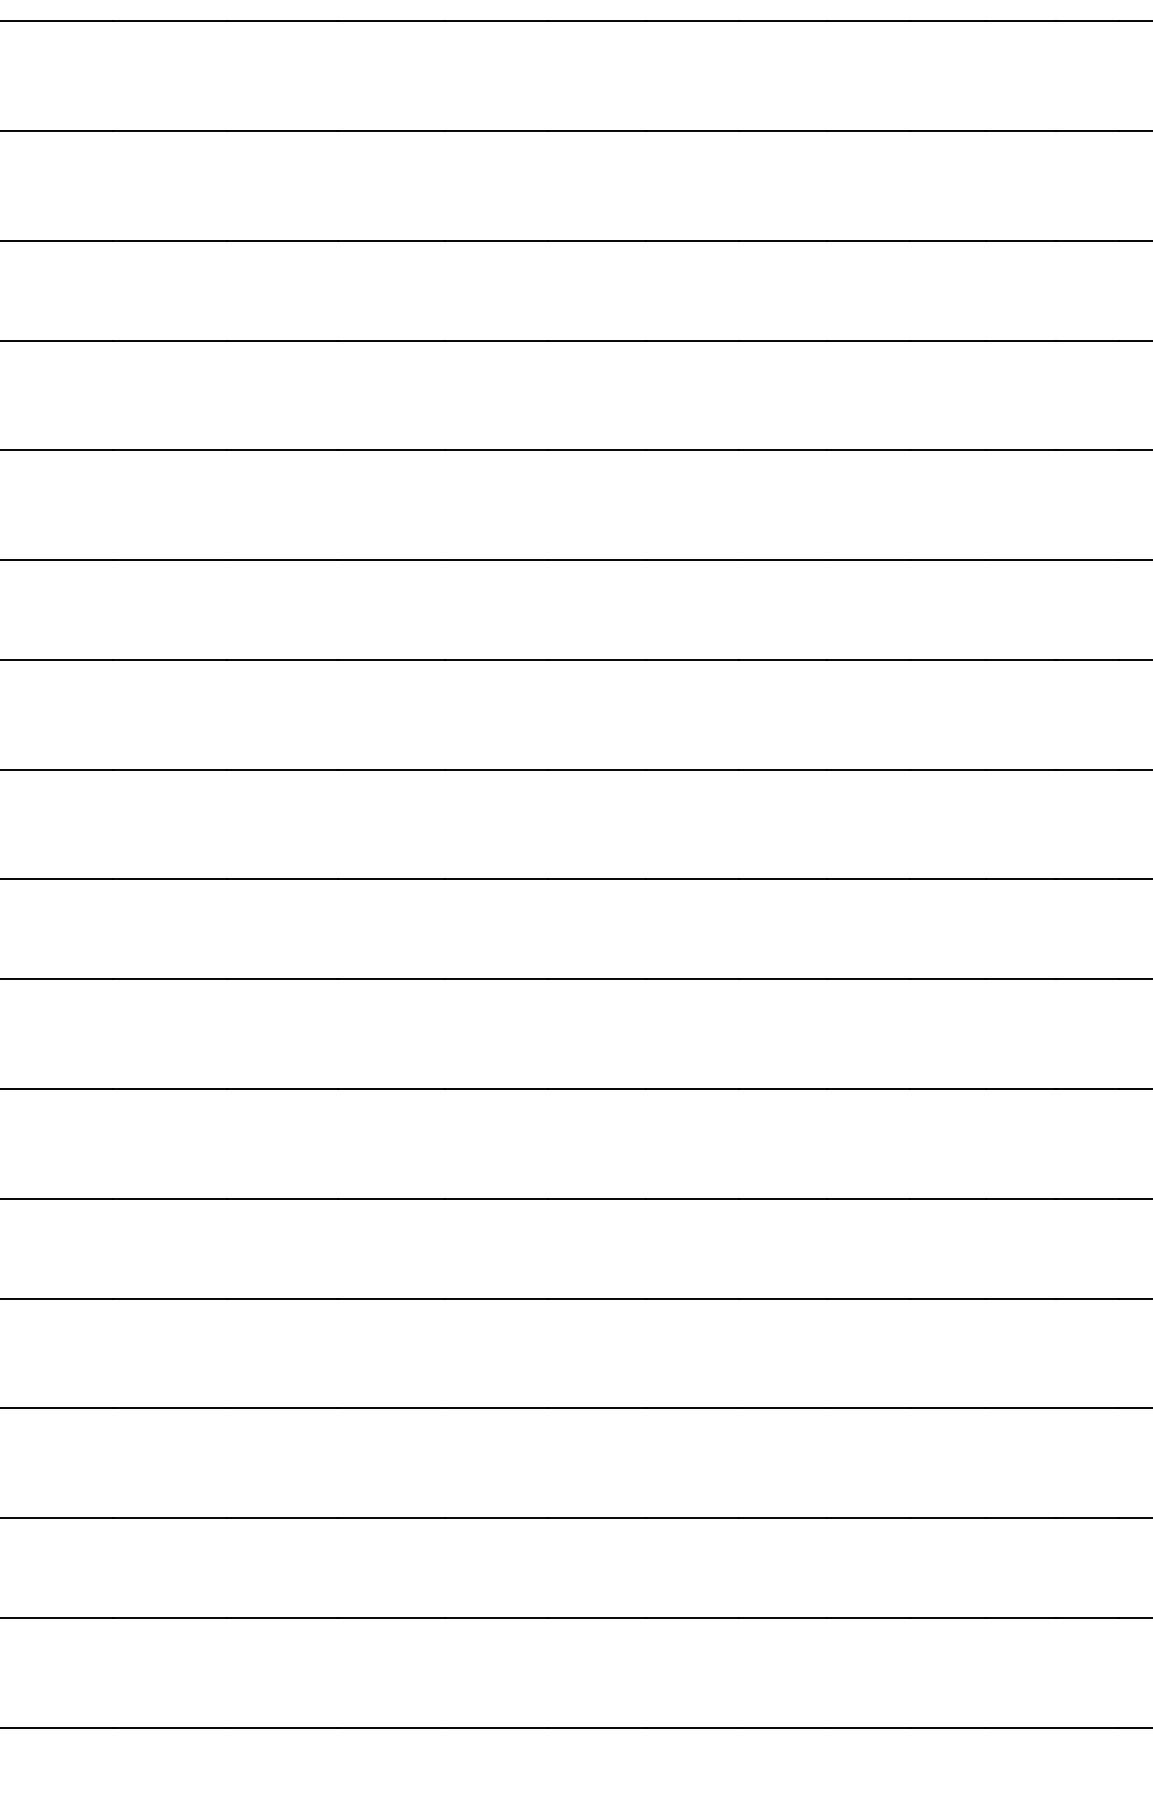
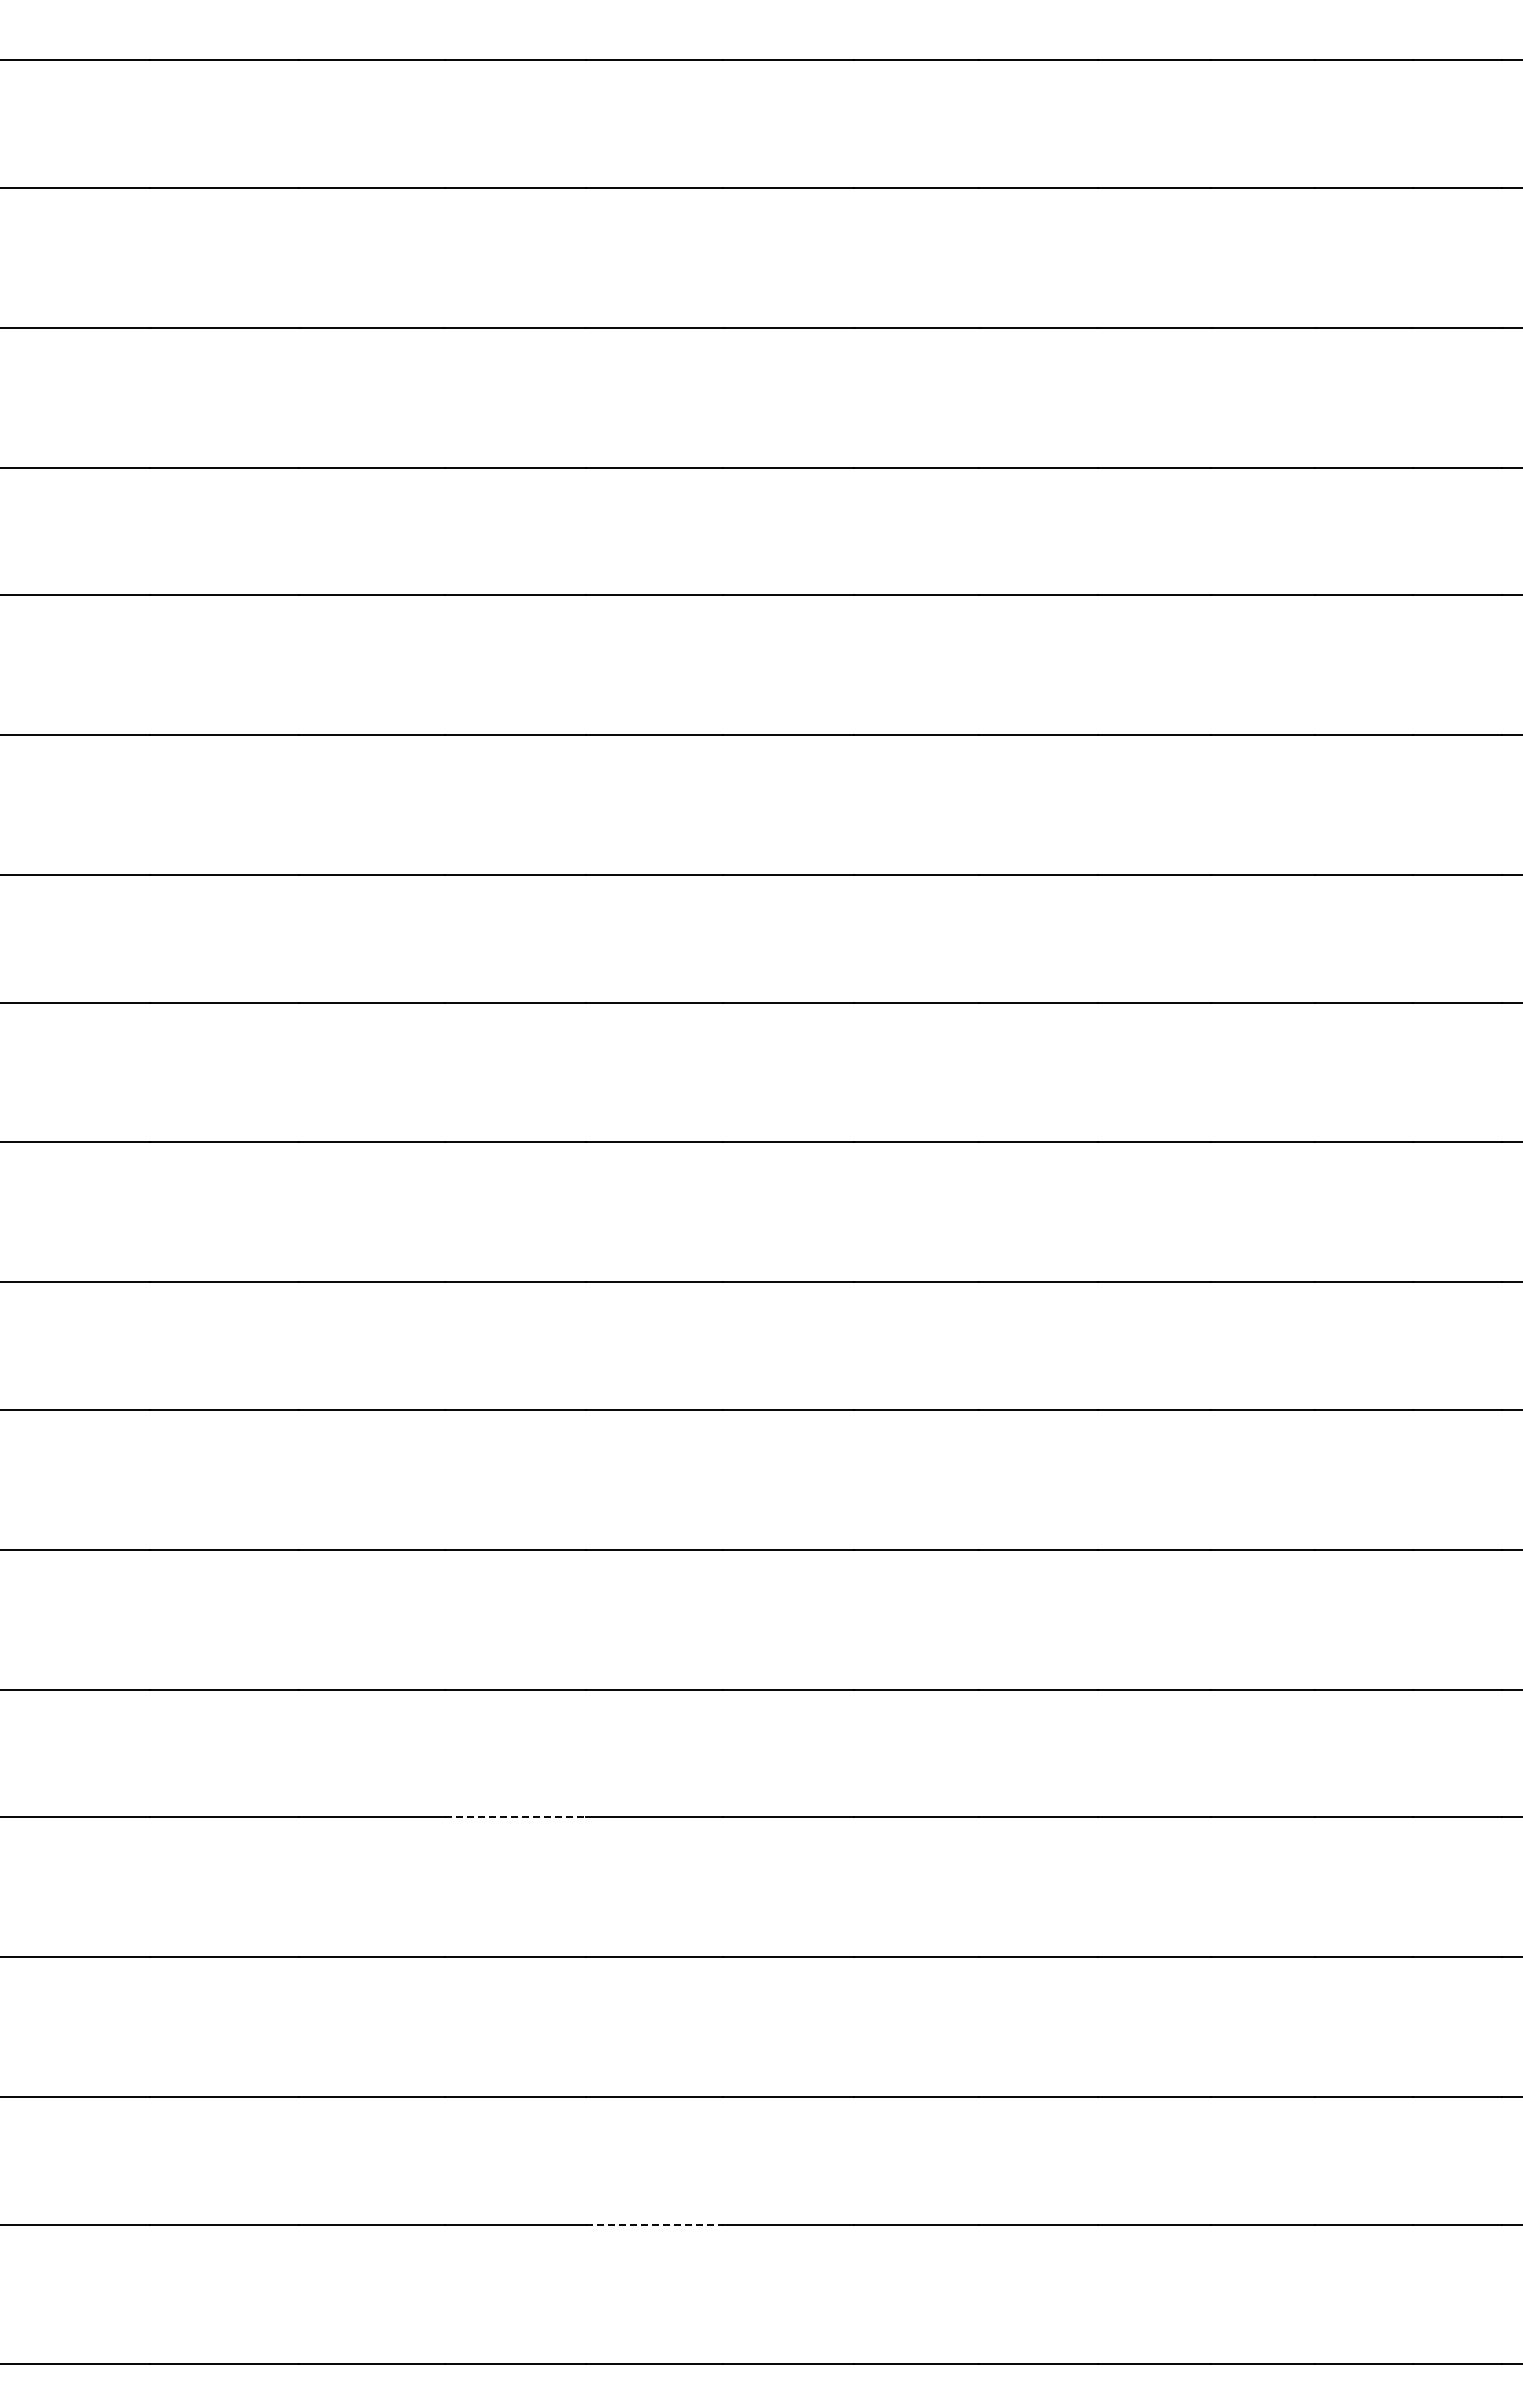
line: (282, 1298) -> (515, 1817), solid -> dashed
line: (392, 1617) -> (655, 2224), solid -> dashed

